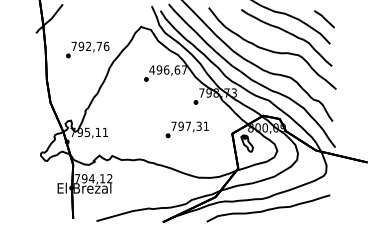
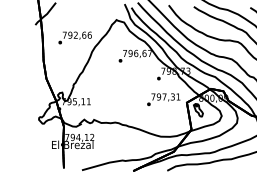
text: (99, 46) -> (84, 35), 792,76 -> 792,66
text: (152, 69) -> (125, 53), 496,67 -> 796,67
text: (186, 129) -> (163, 99), moved

